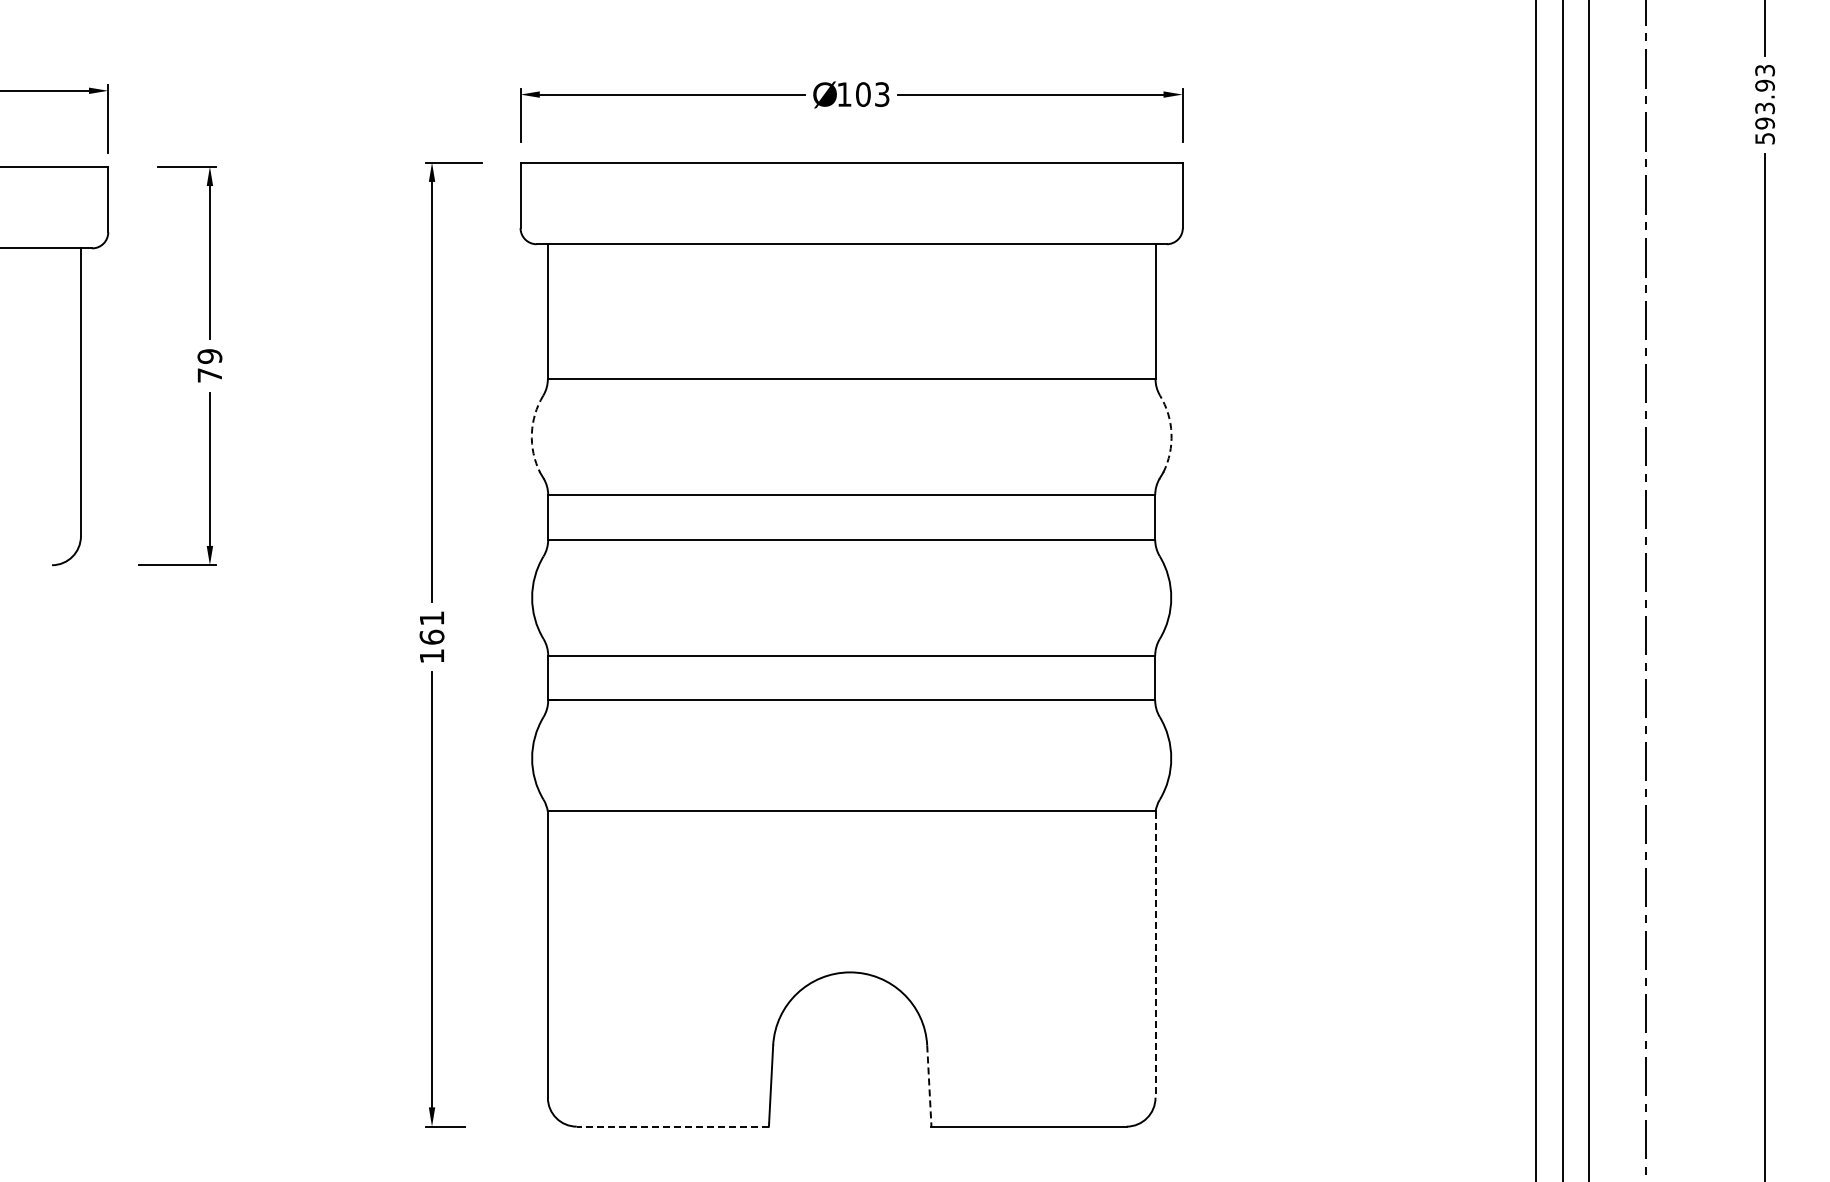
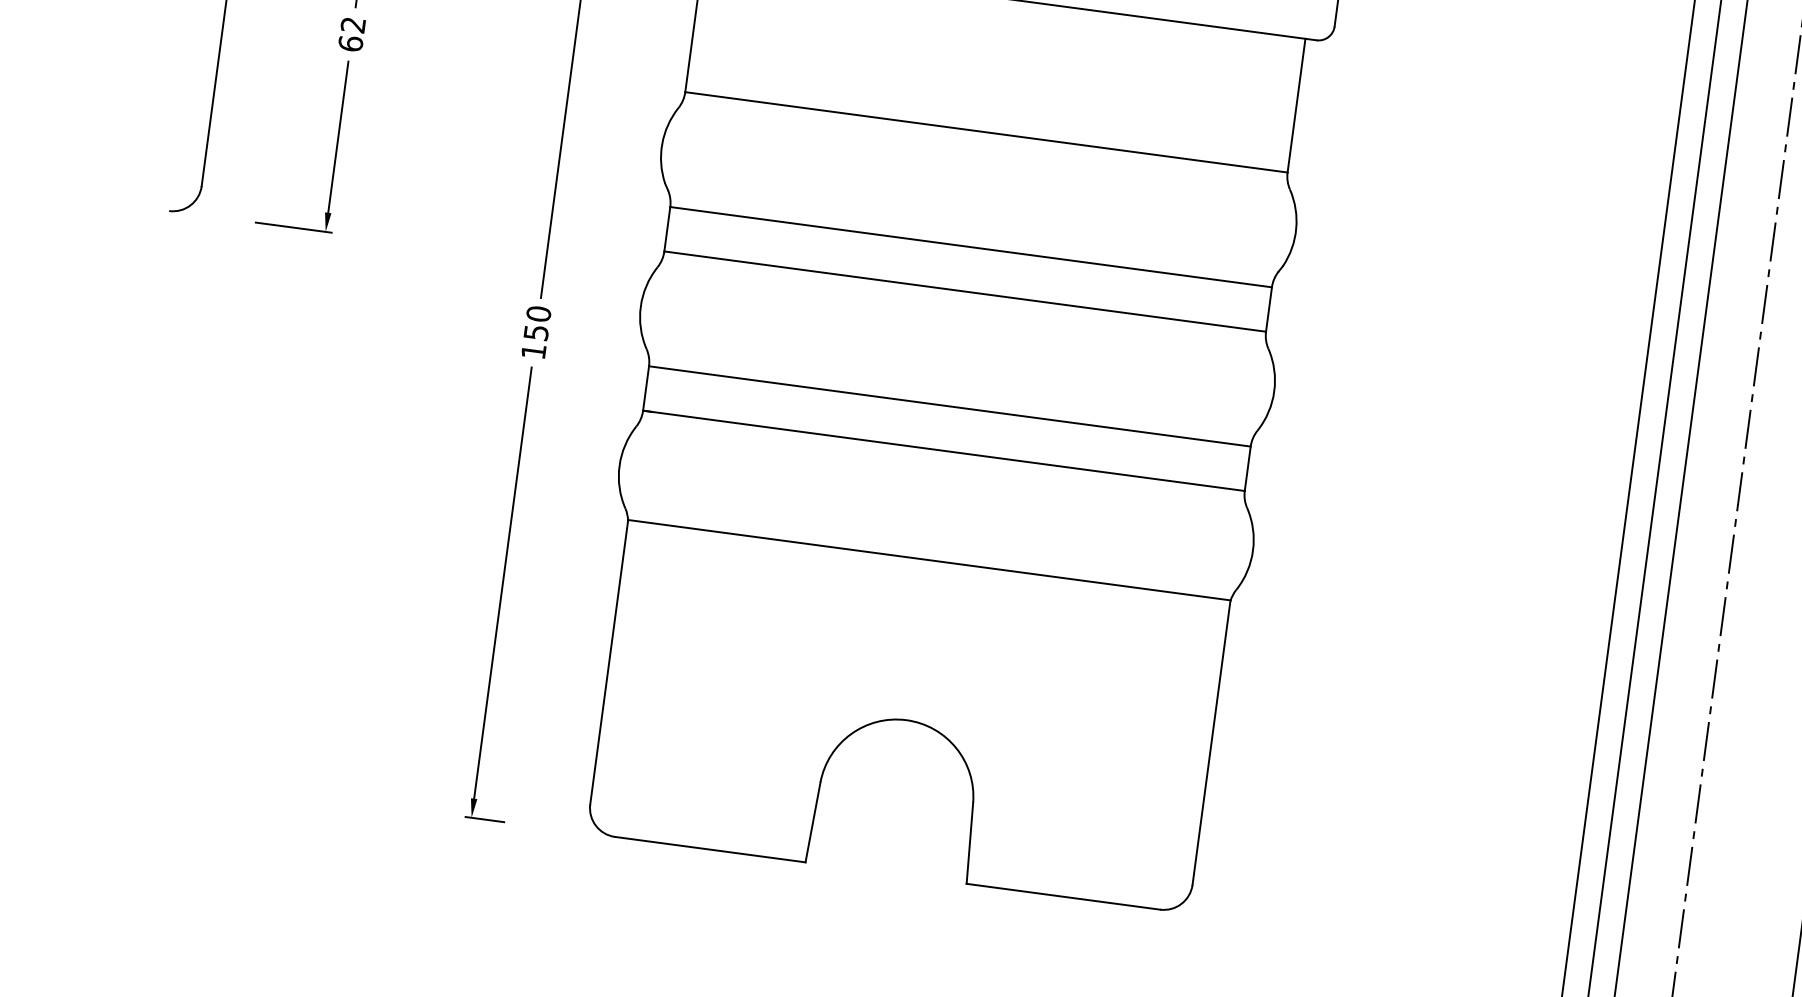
text: (209, 365) -> (351, 33), 79 -> 62
arc: (531, 433) -> (661, 143), dashed -> solid
arc: (1171, 433) -> (1296, 228), dashed -> solid
text: (431, 627) -> (537, 322), 161 -> 150
line: (1155, 954) -> (1211, 742), dashed -> solid
line: (929, 1086) -> (970, 843), dashed -> solid
line: (672, 1126) -> (709, 849), dashed -> solid

